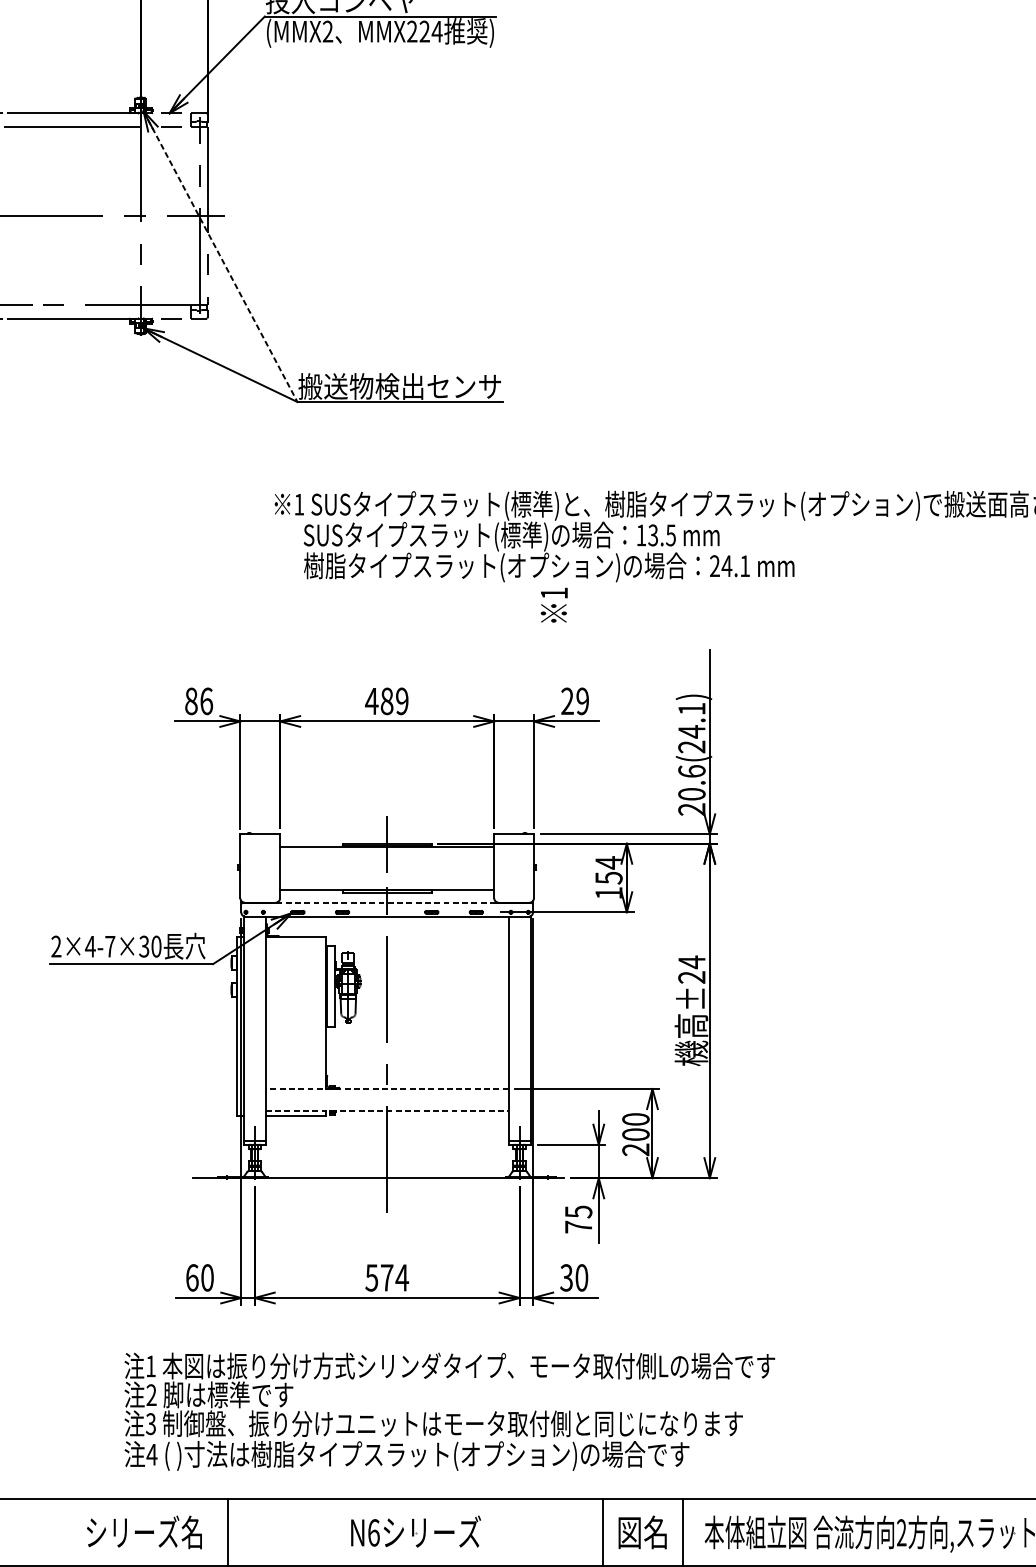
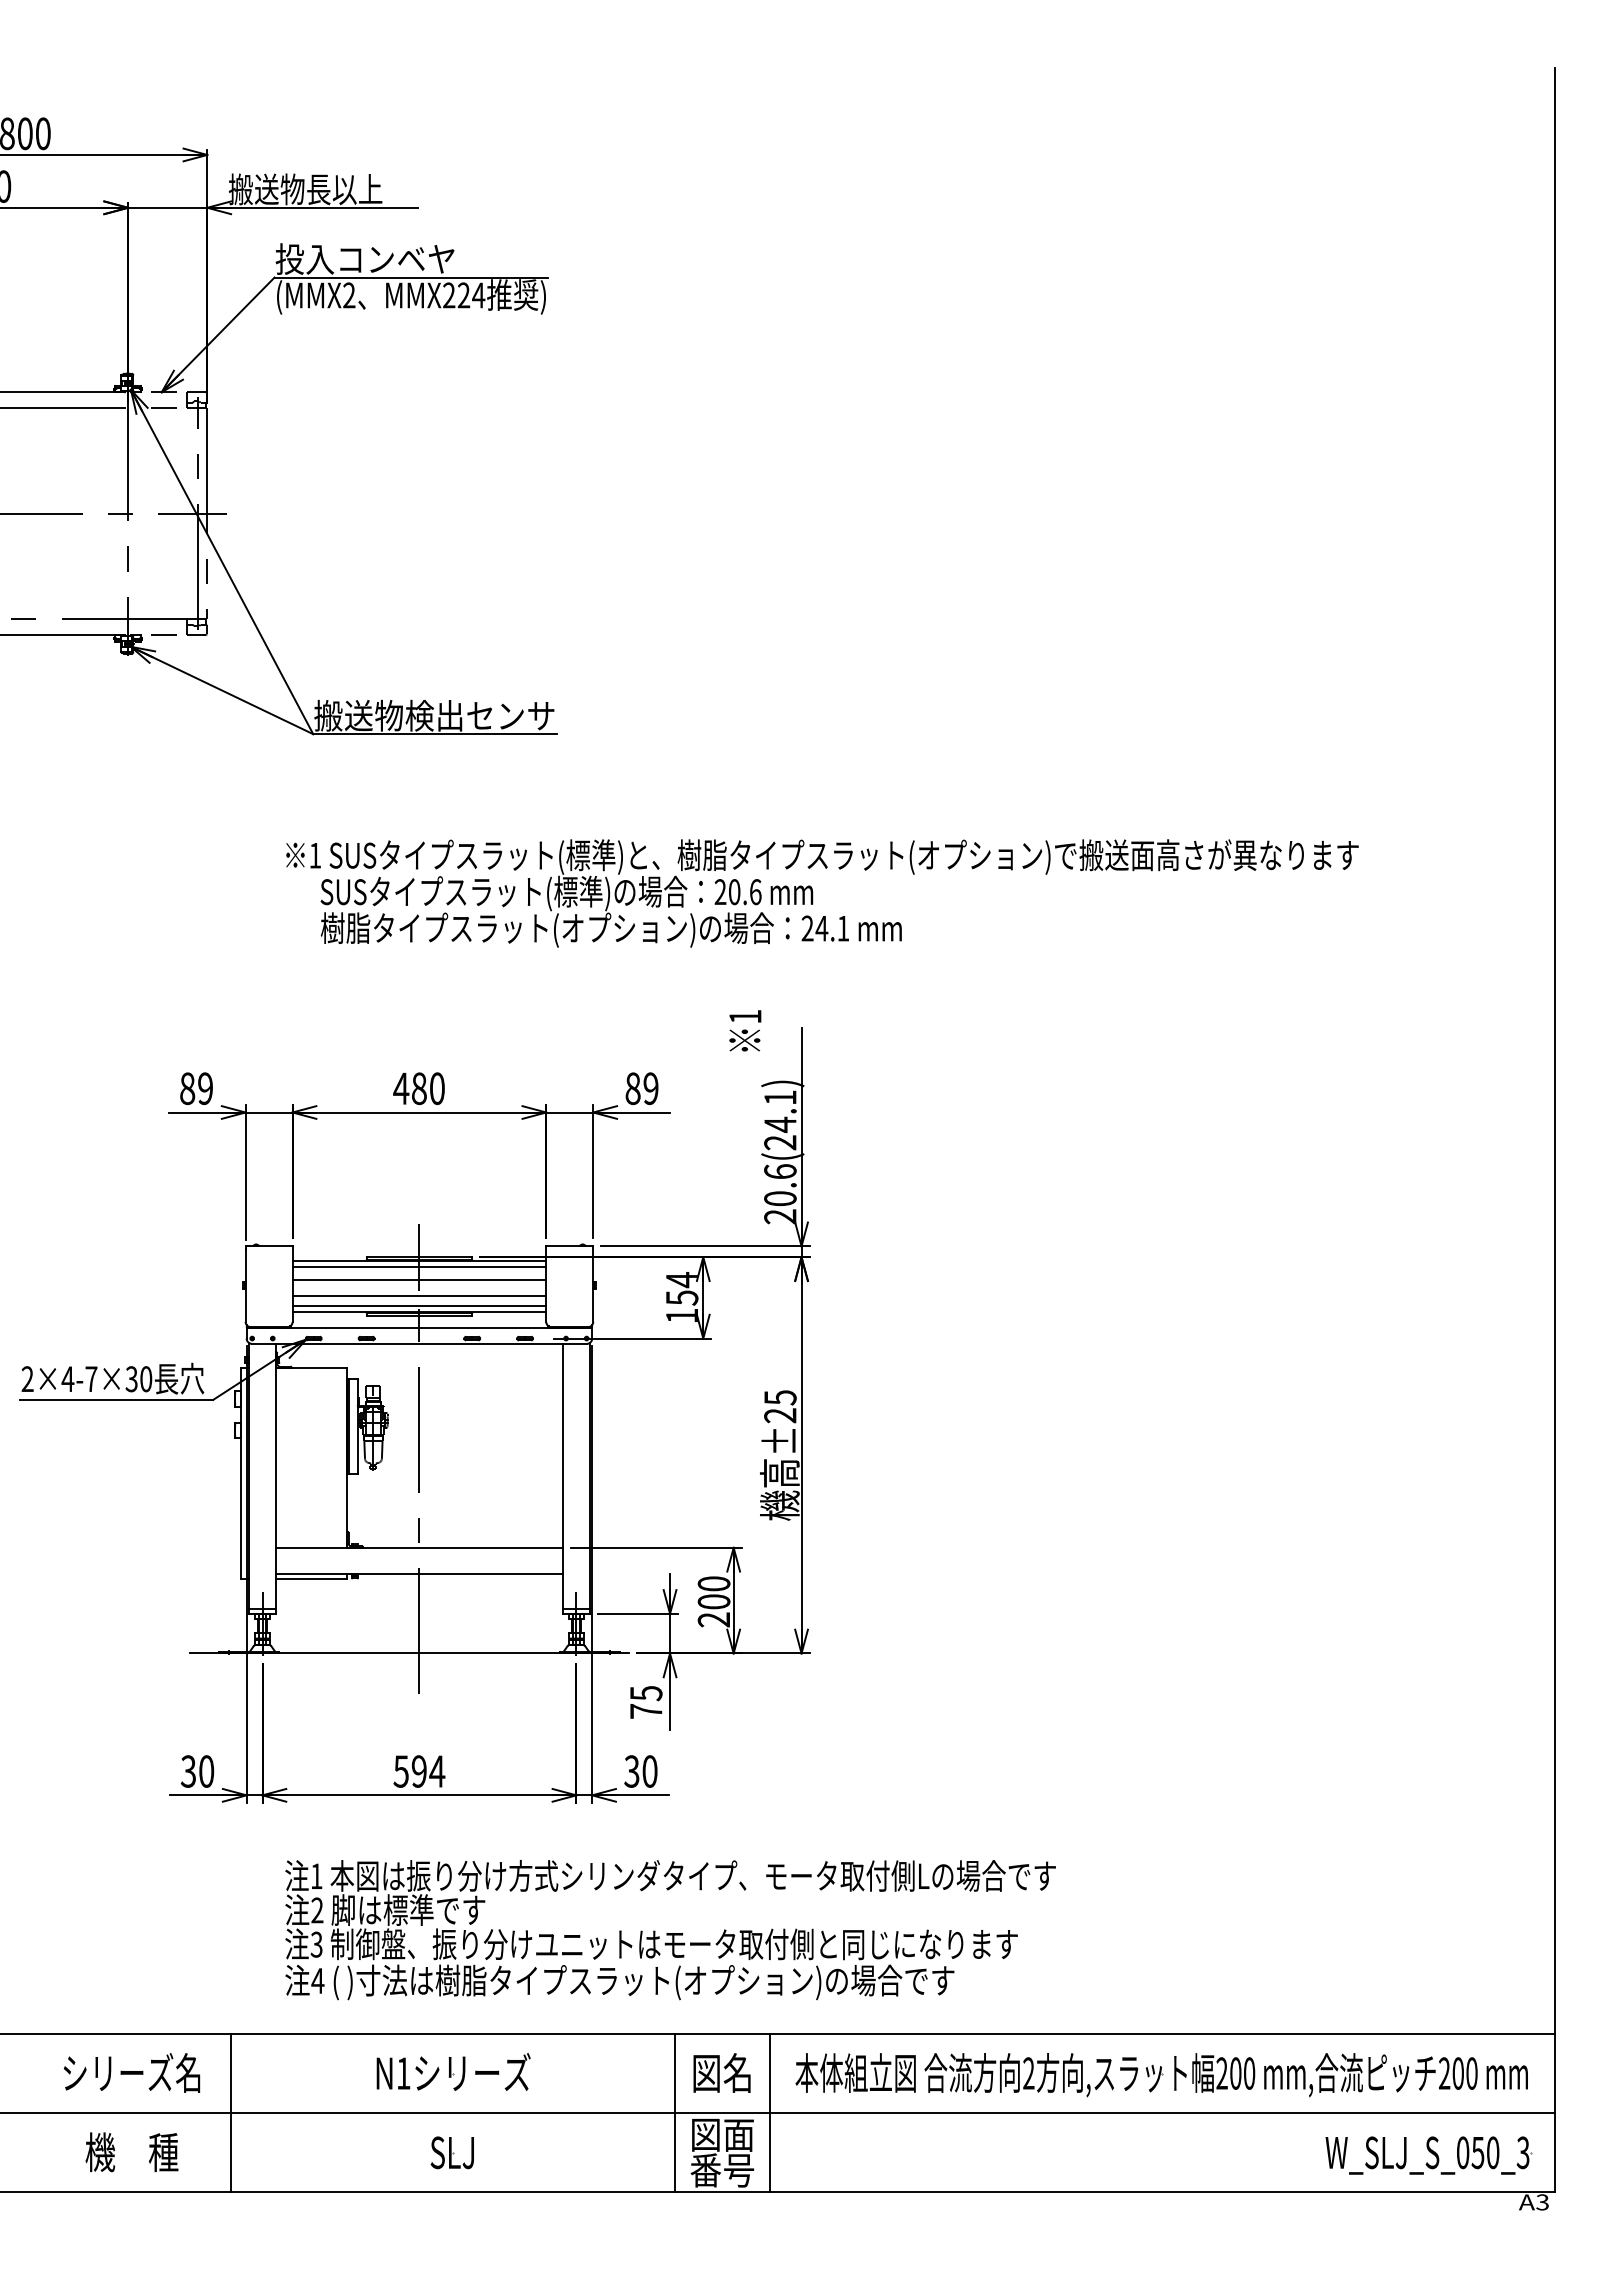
line: (220, 257) -> (222, 562), dashed -> solid
text: (655, 535) -> (737, 892), 13.5 -> 20.6
text: (554, 604) -> (745, 1030), moved
text: (206, 701) -> (205, 1088), 86 -> 89
text: (401, 701) -> (436, 1088), 489 -> 480
text: (567, 701) -> (632, 1088), 29 -> 89
line: (387, 852) -> (419, 1267), added
line: (387, 863) -> (419, 1280), added
line: (387, 876) -> (419, 1296), added
line: (387, 884) -> (419, 1305), added
line: (387, 903) -> (419, 1328), dashed -> solid
text: (692, 962) -> (780, 1397), ±24 -> ±25
line: (387, 1088) -> (419, 1547), dashed -> solid
line: (387, 1111) -> (419, 1574), dashed -> solid
text: (192, 1277) -> (188, 1771), 60 -> 30
text: (386, 1277) -> (418, 1771), 574 -> 594
text: (449, 1412) -> (670, 1930), moved
text: (373, 1532) -> (403, 2073), N6 -> N1

